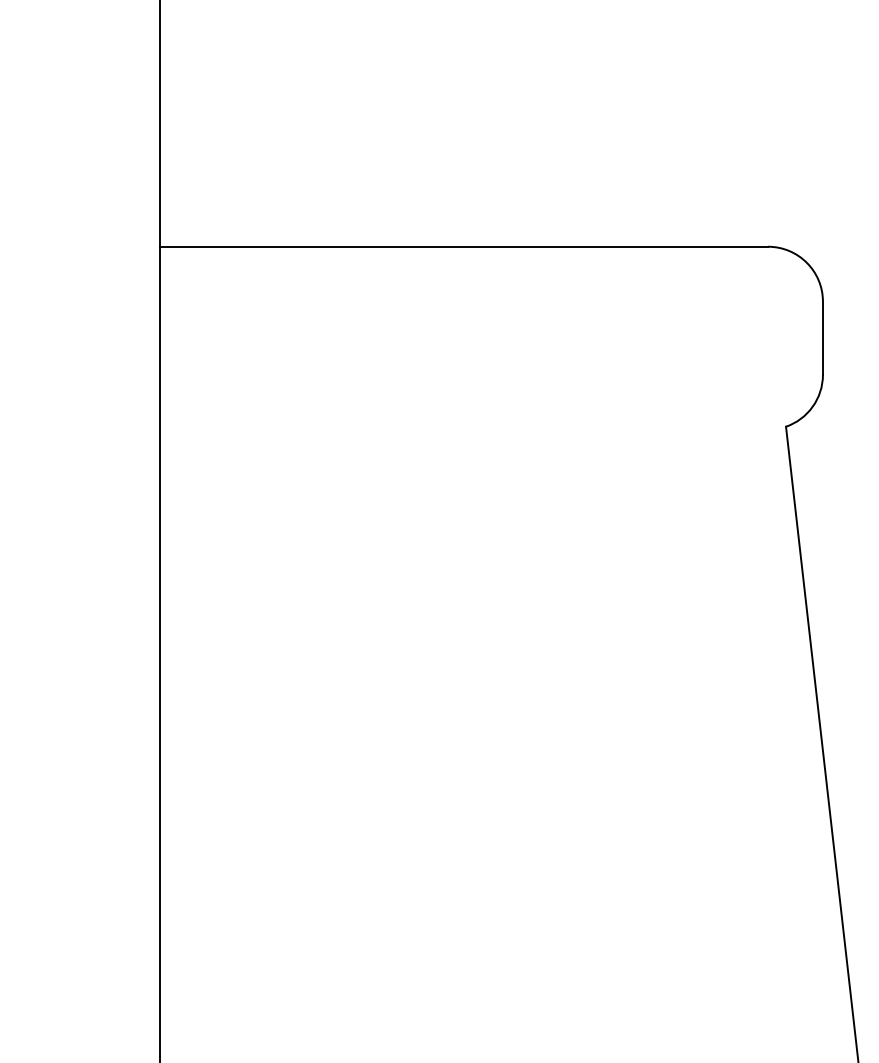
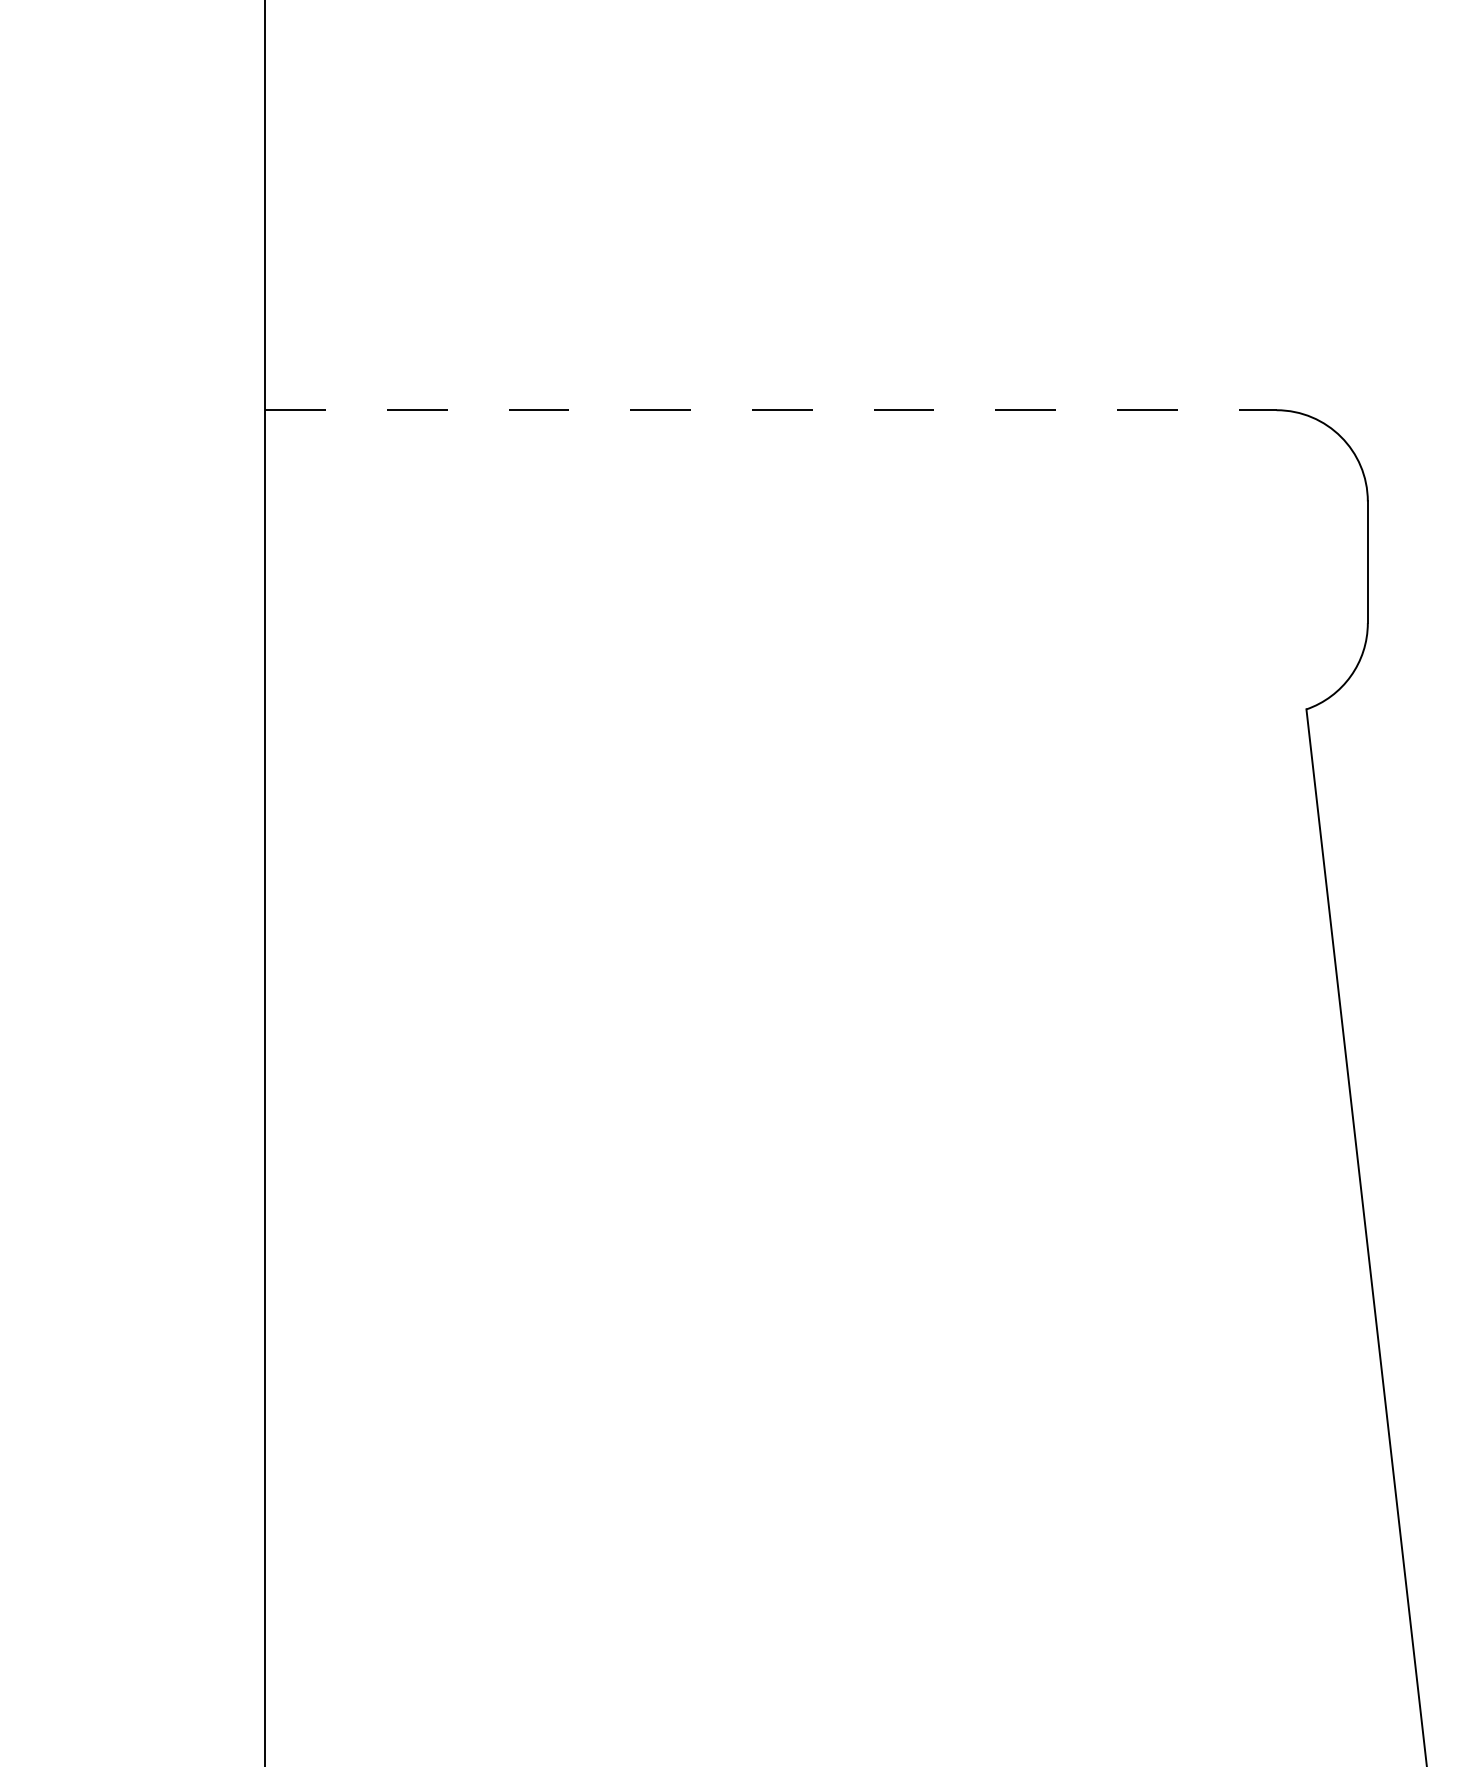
line: (464, 246) -> (772, 409), solid -> dashed

